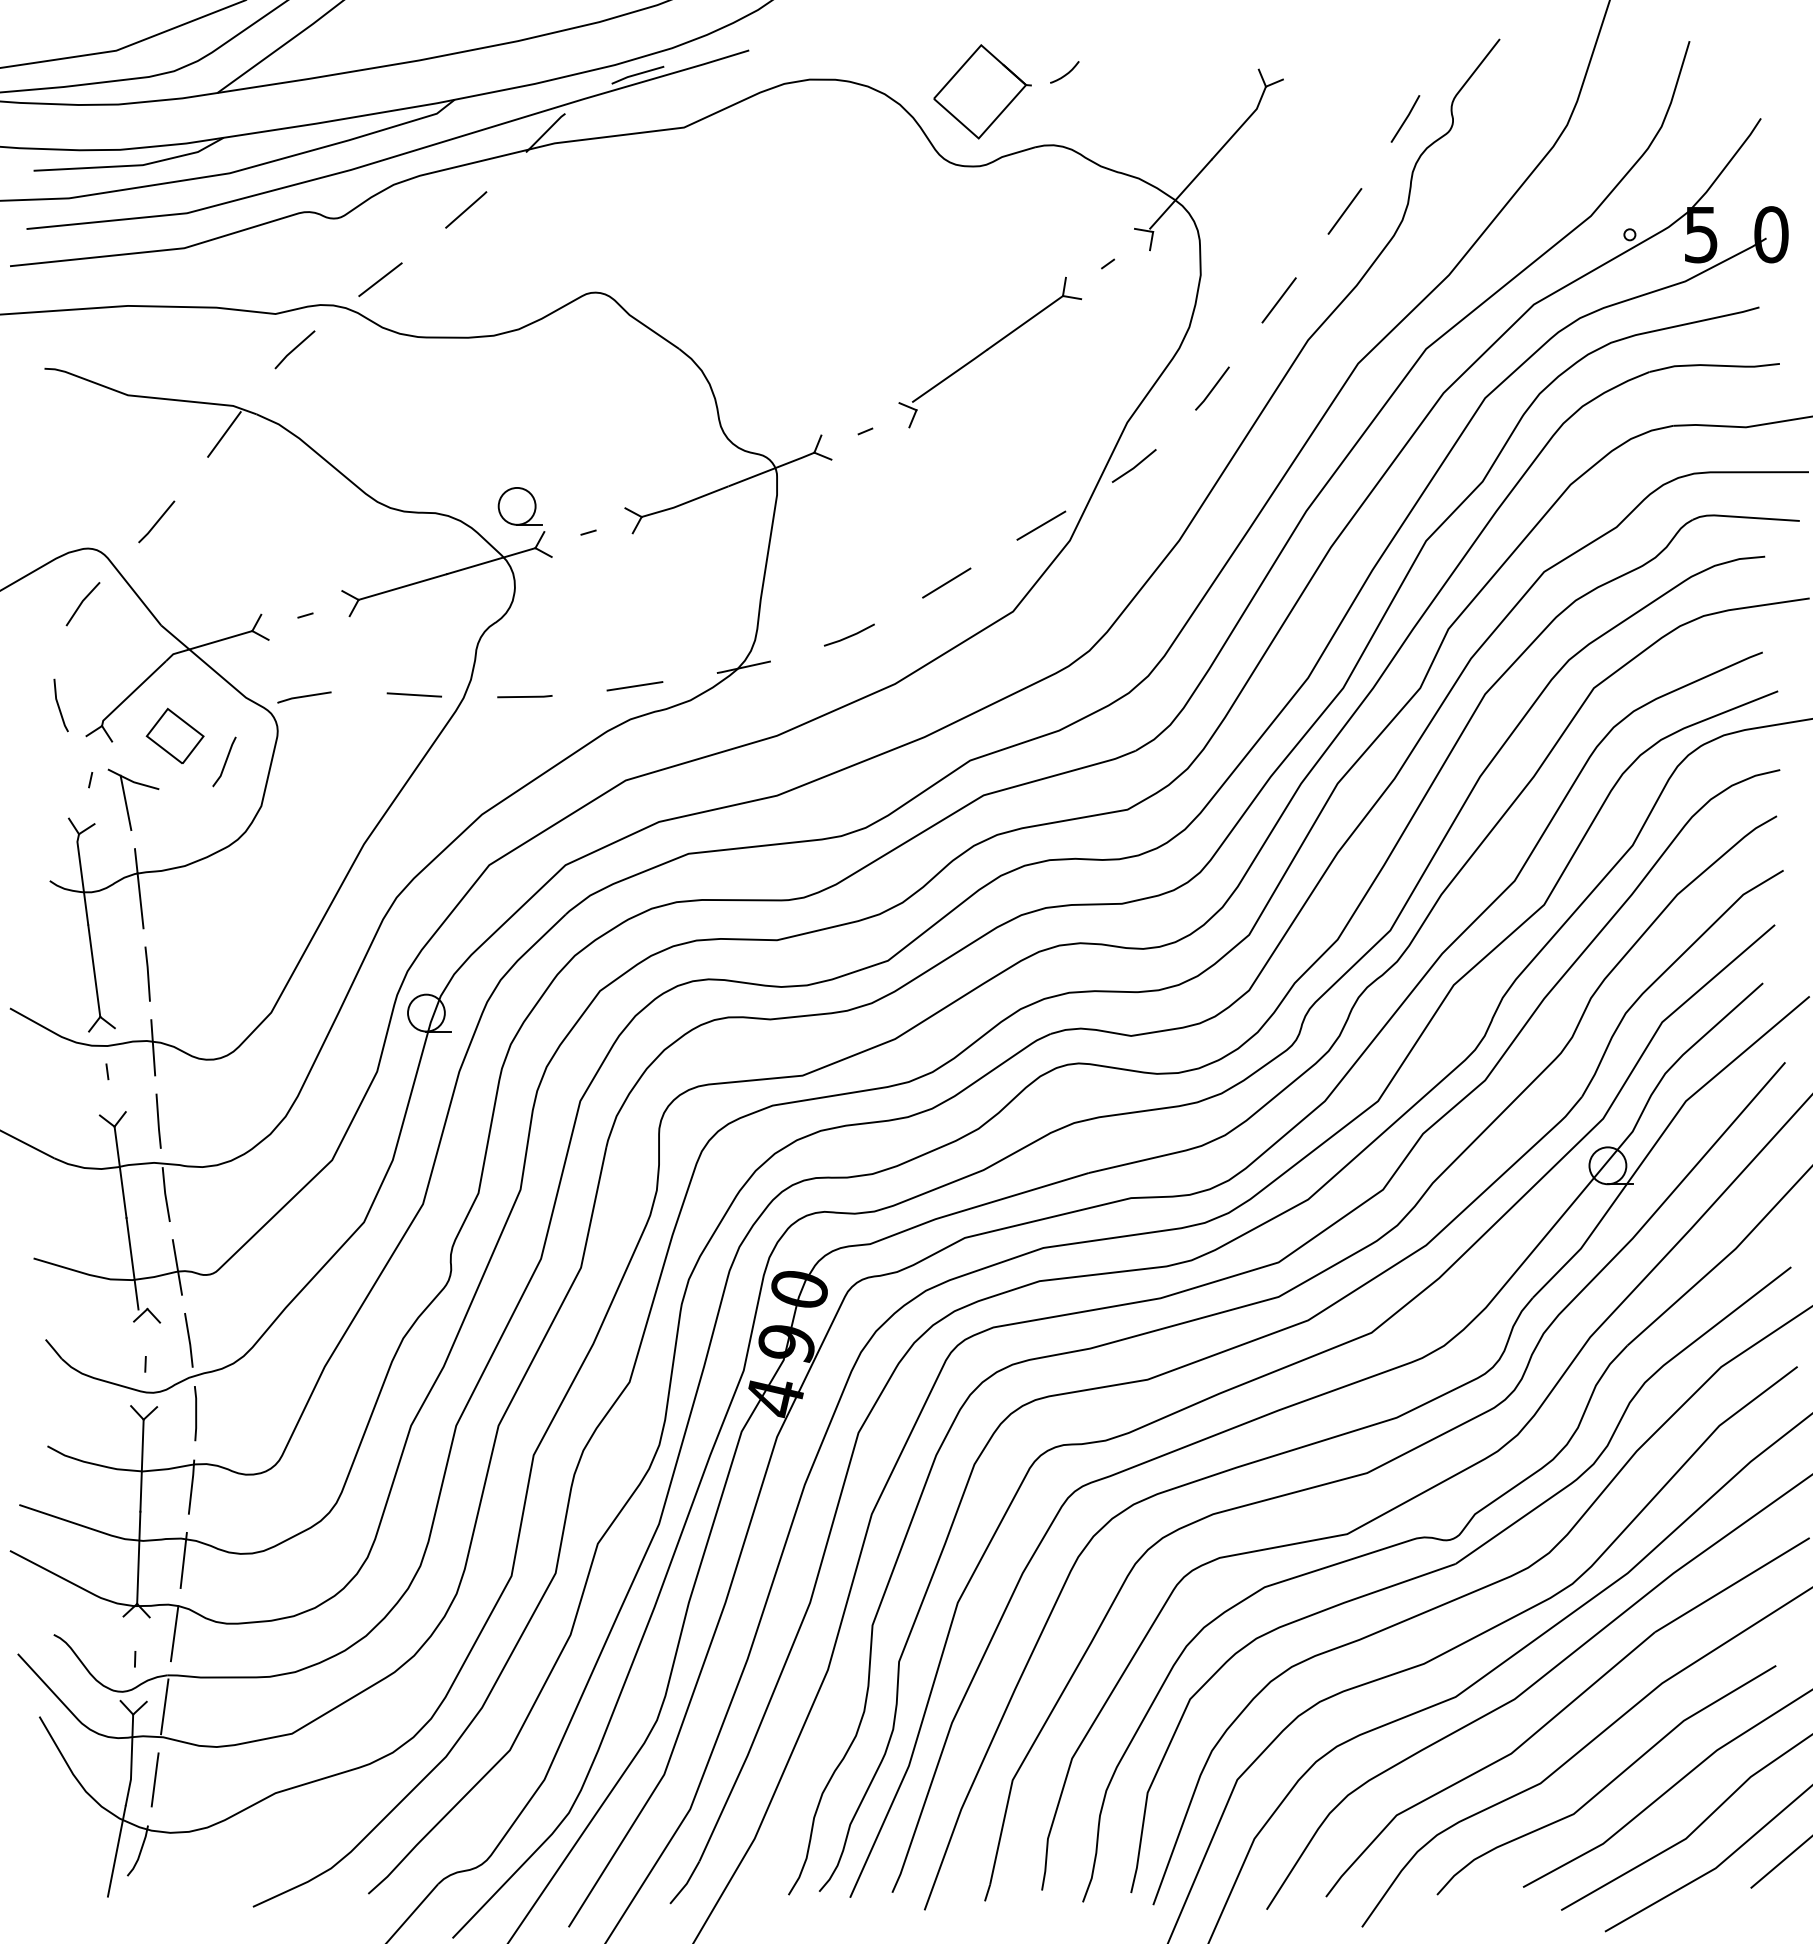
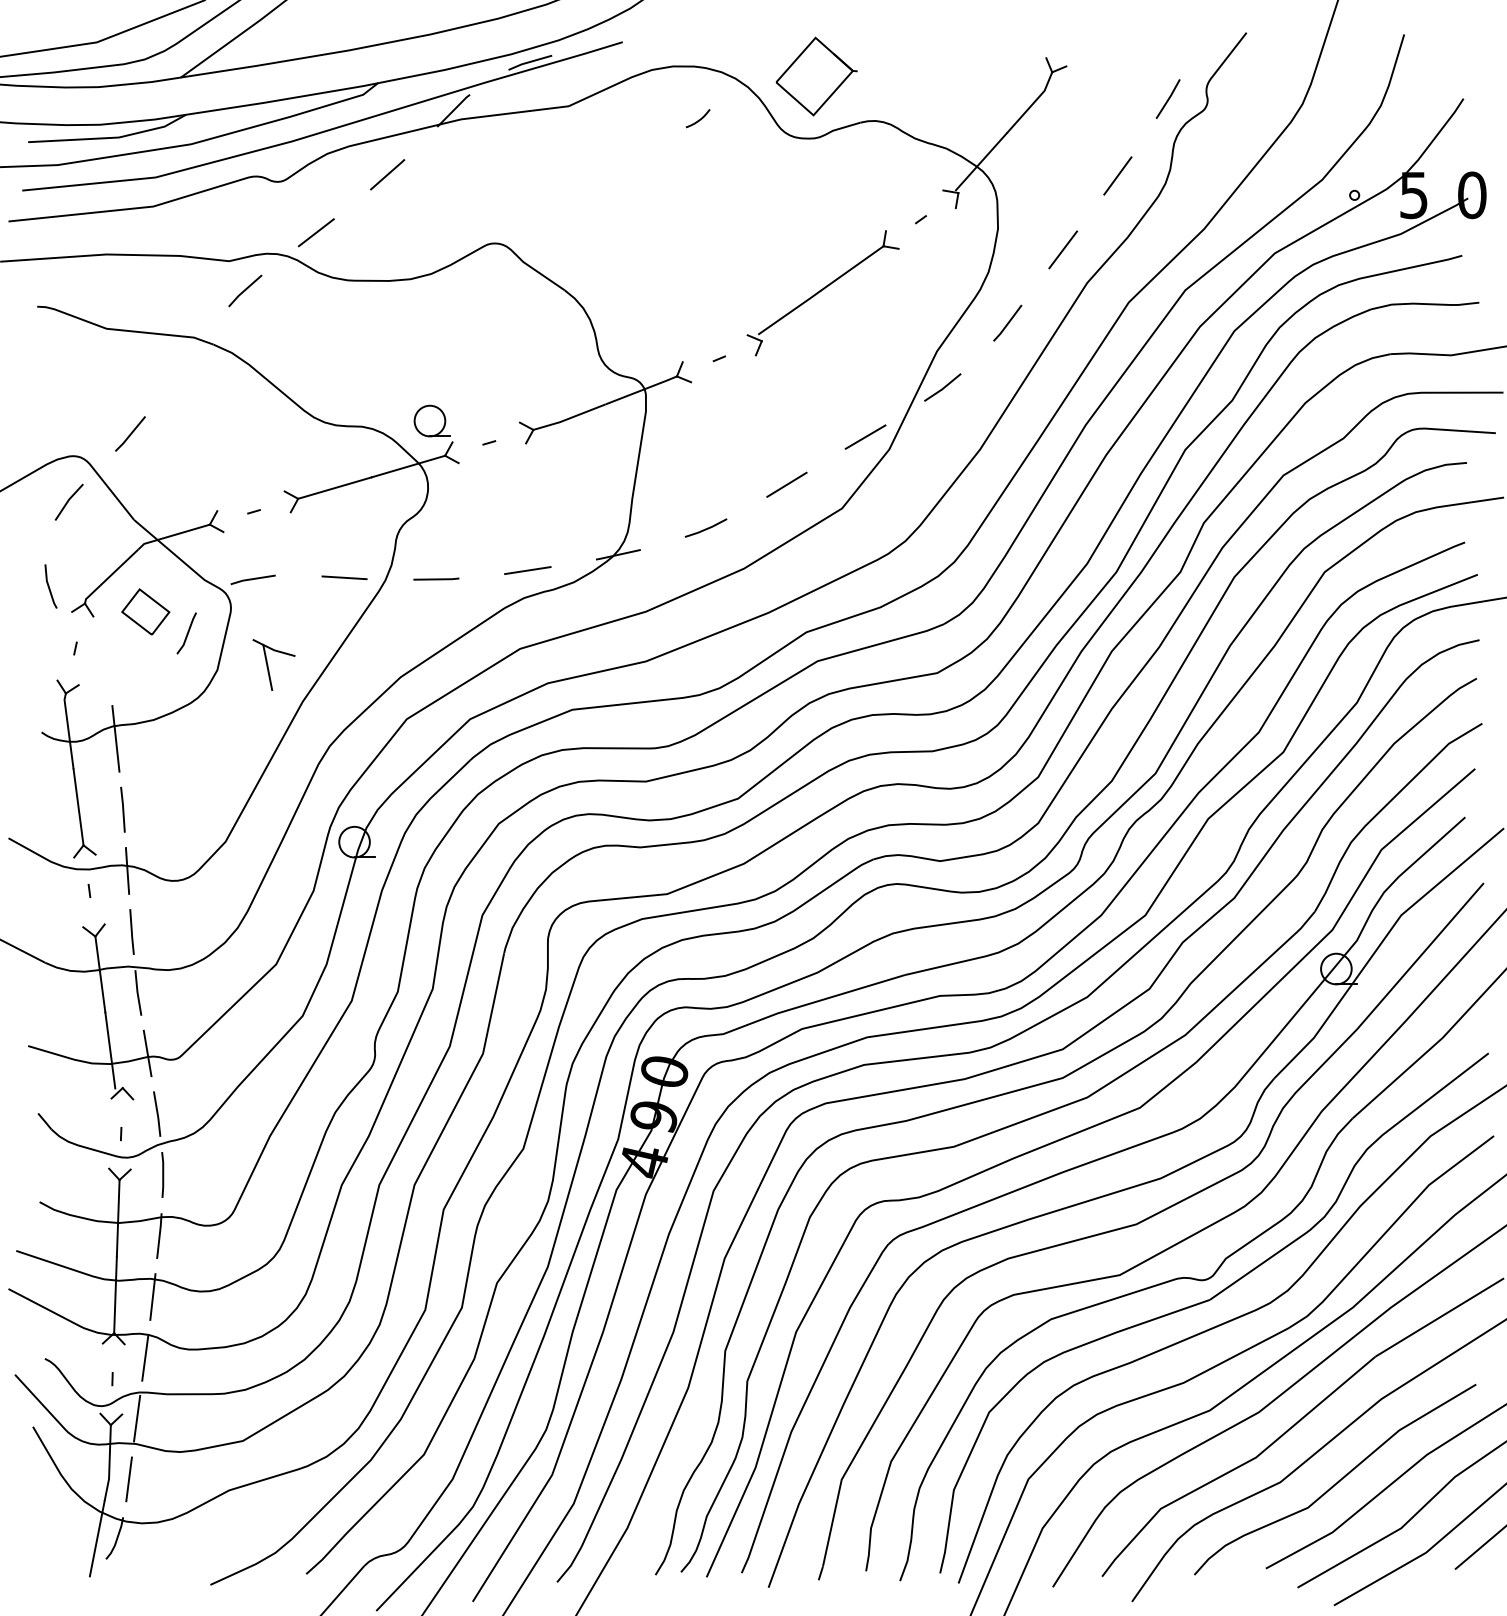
curve: (1064, 74) -> (697, 120), moved
line: (224, 434) -> (186, 361), removed
part: (126, 799) -> (268, 664), moved

